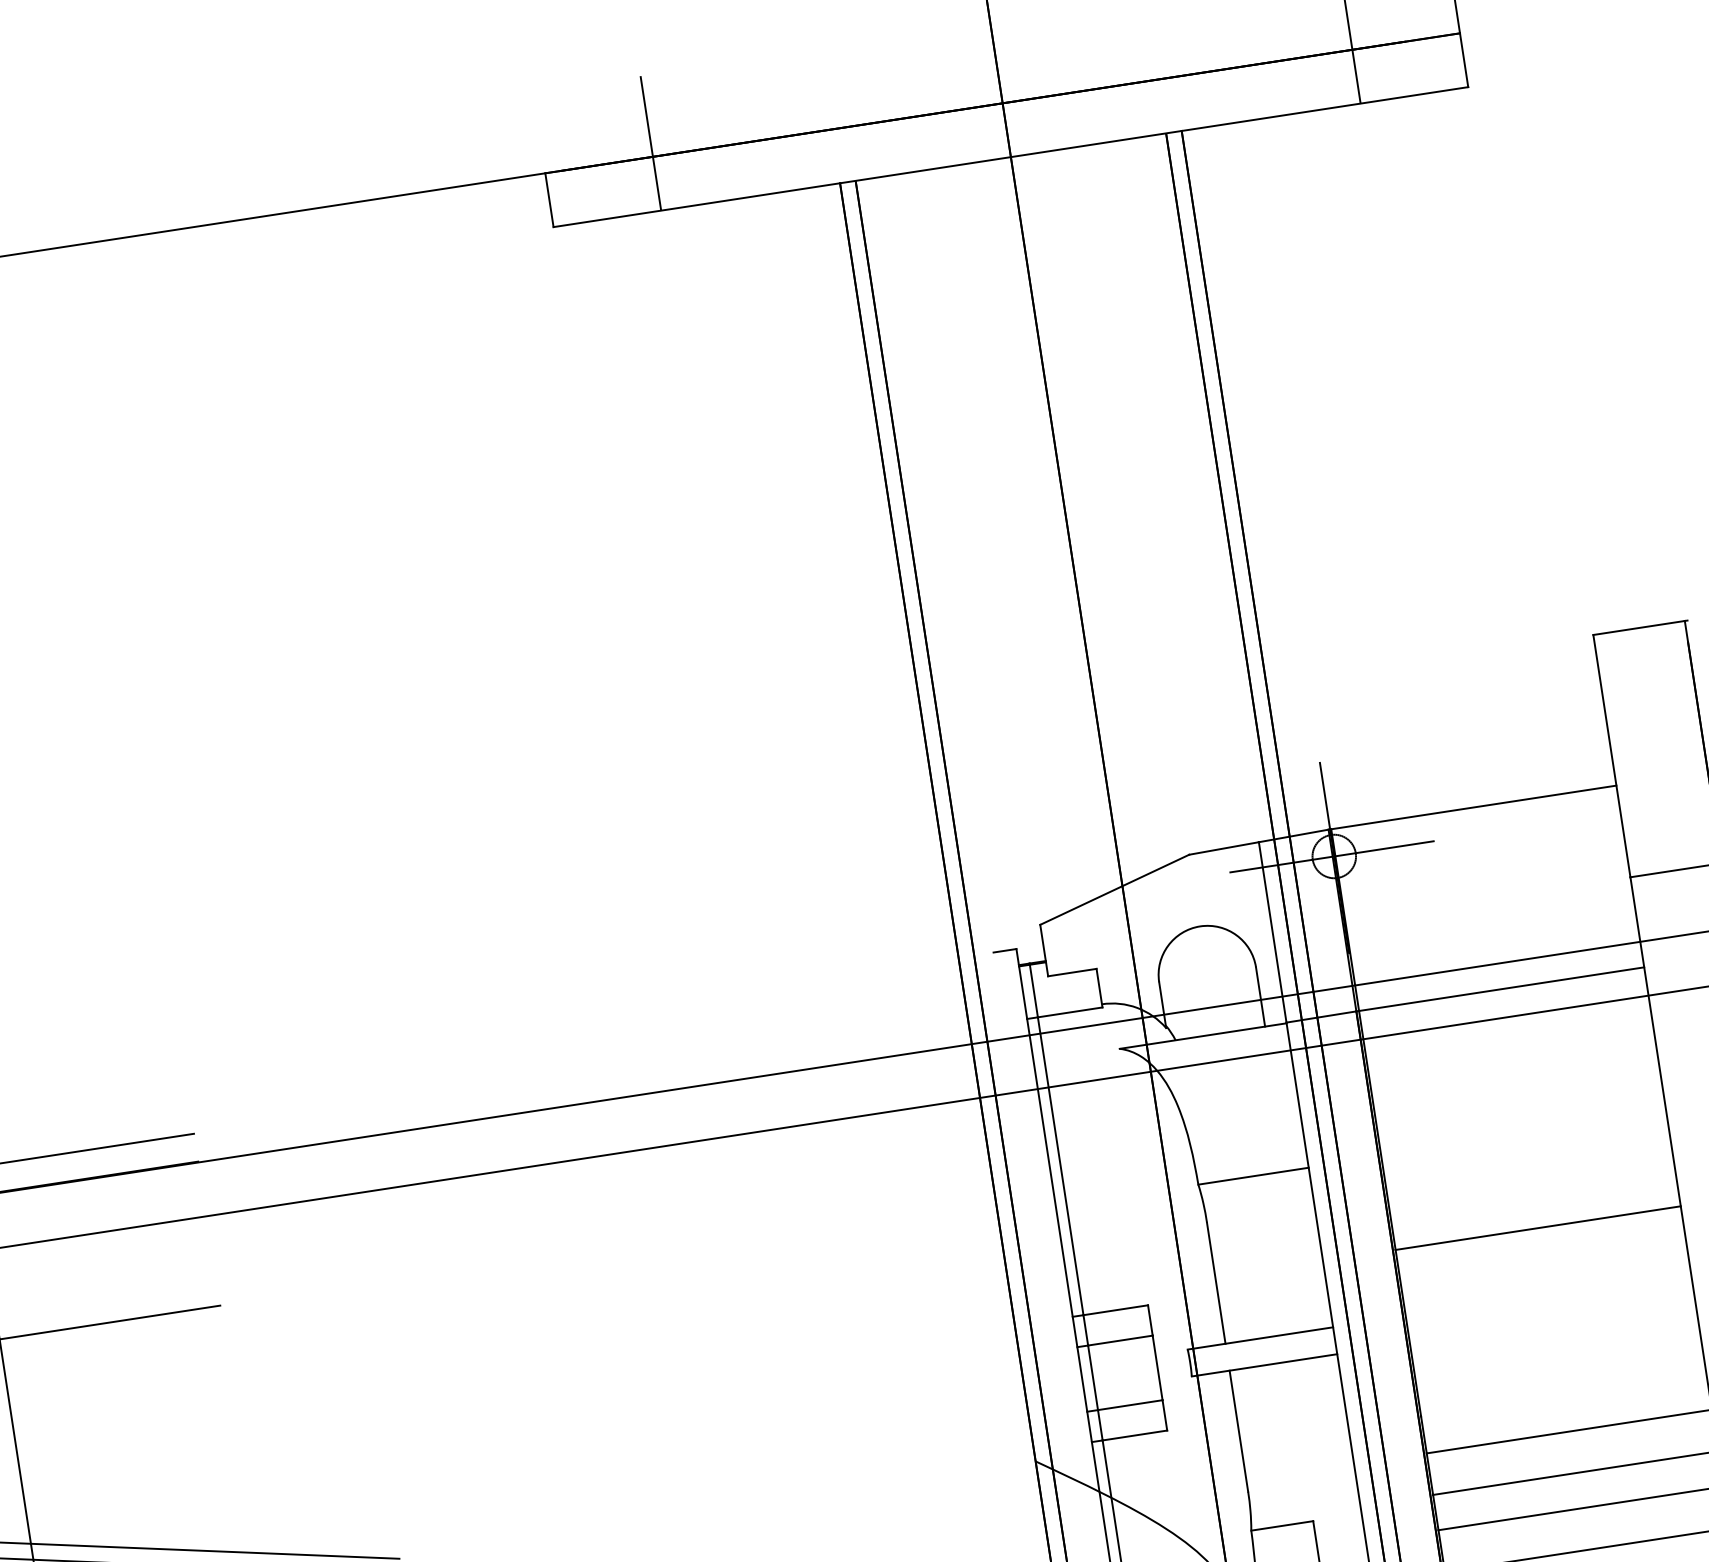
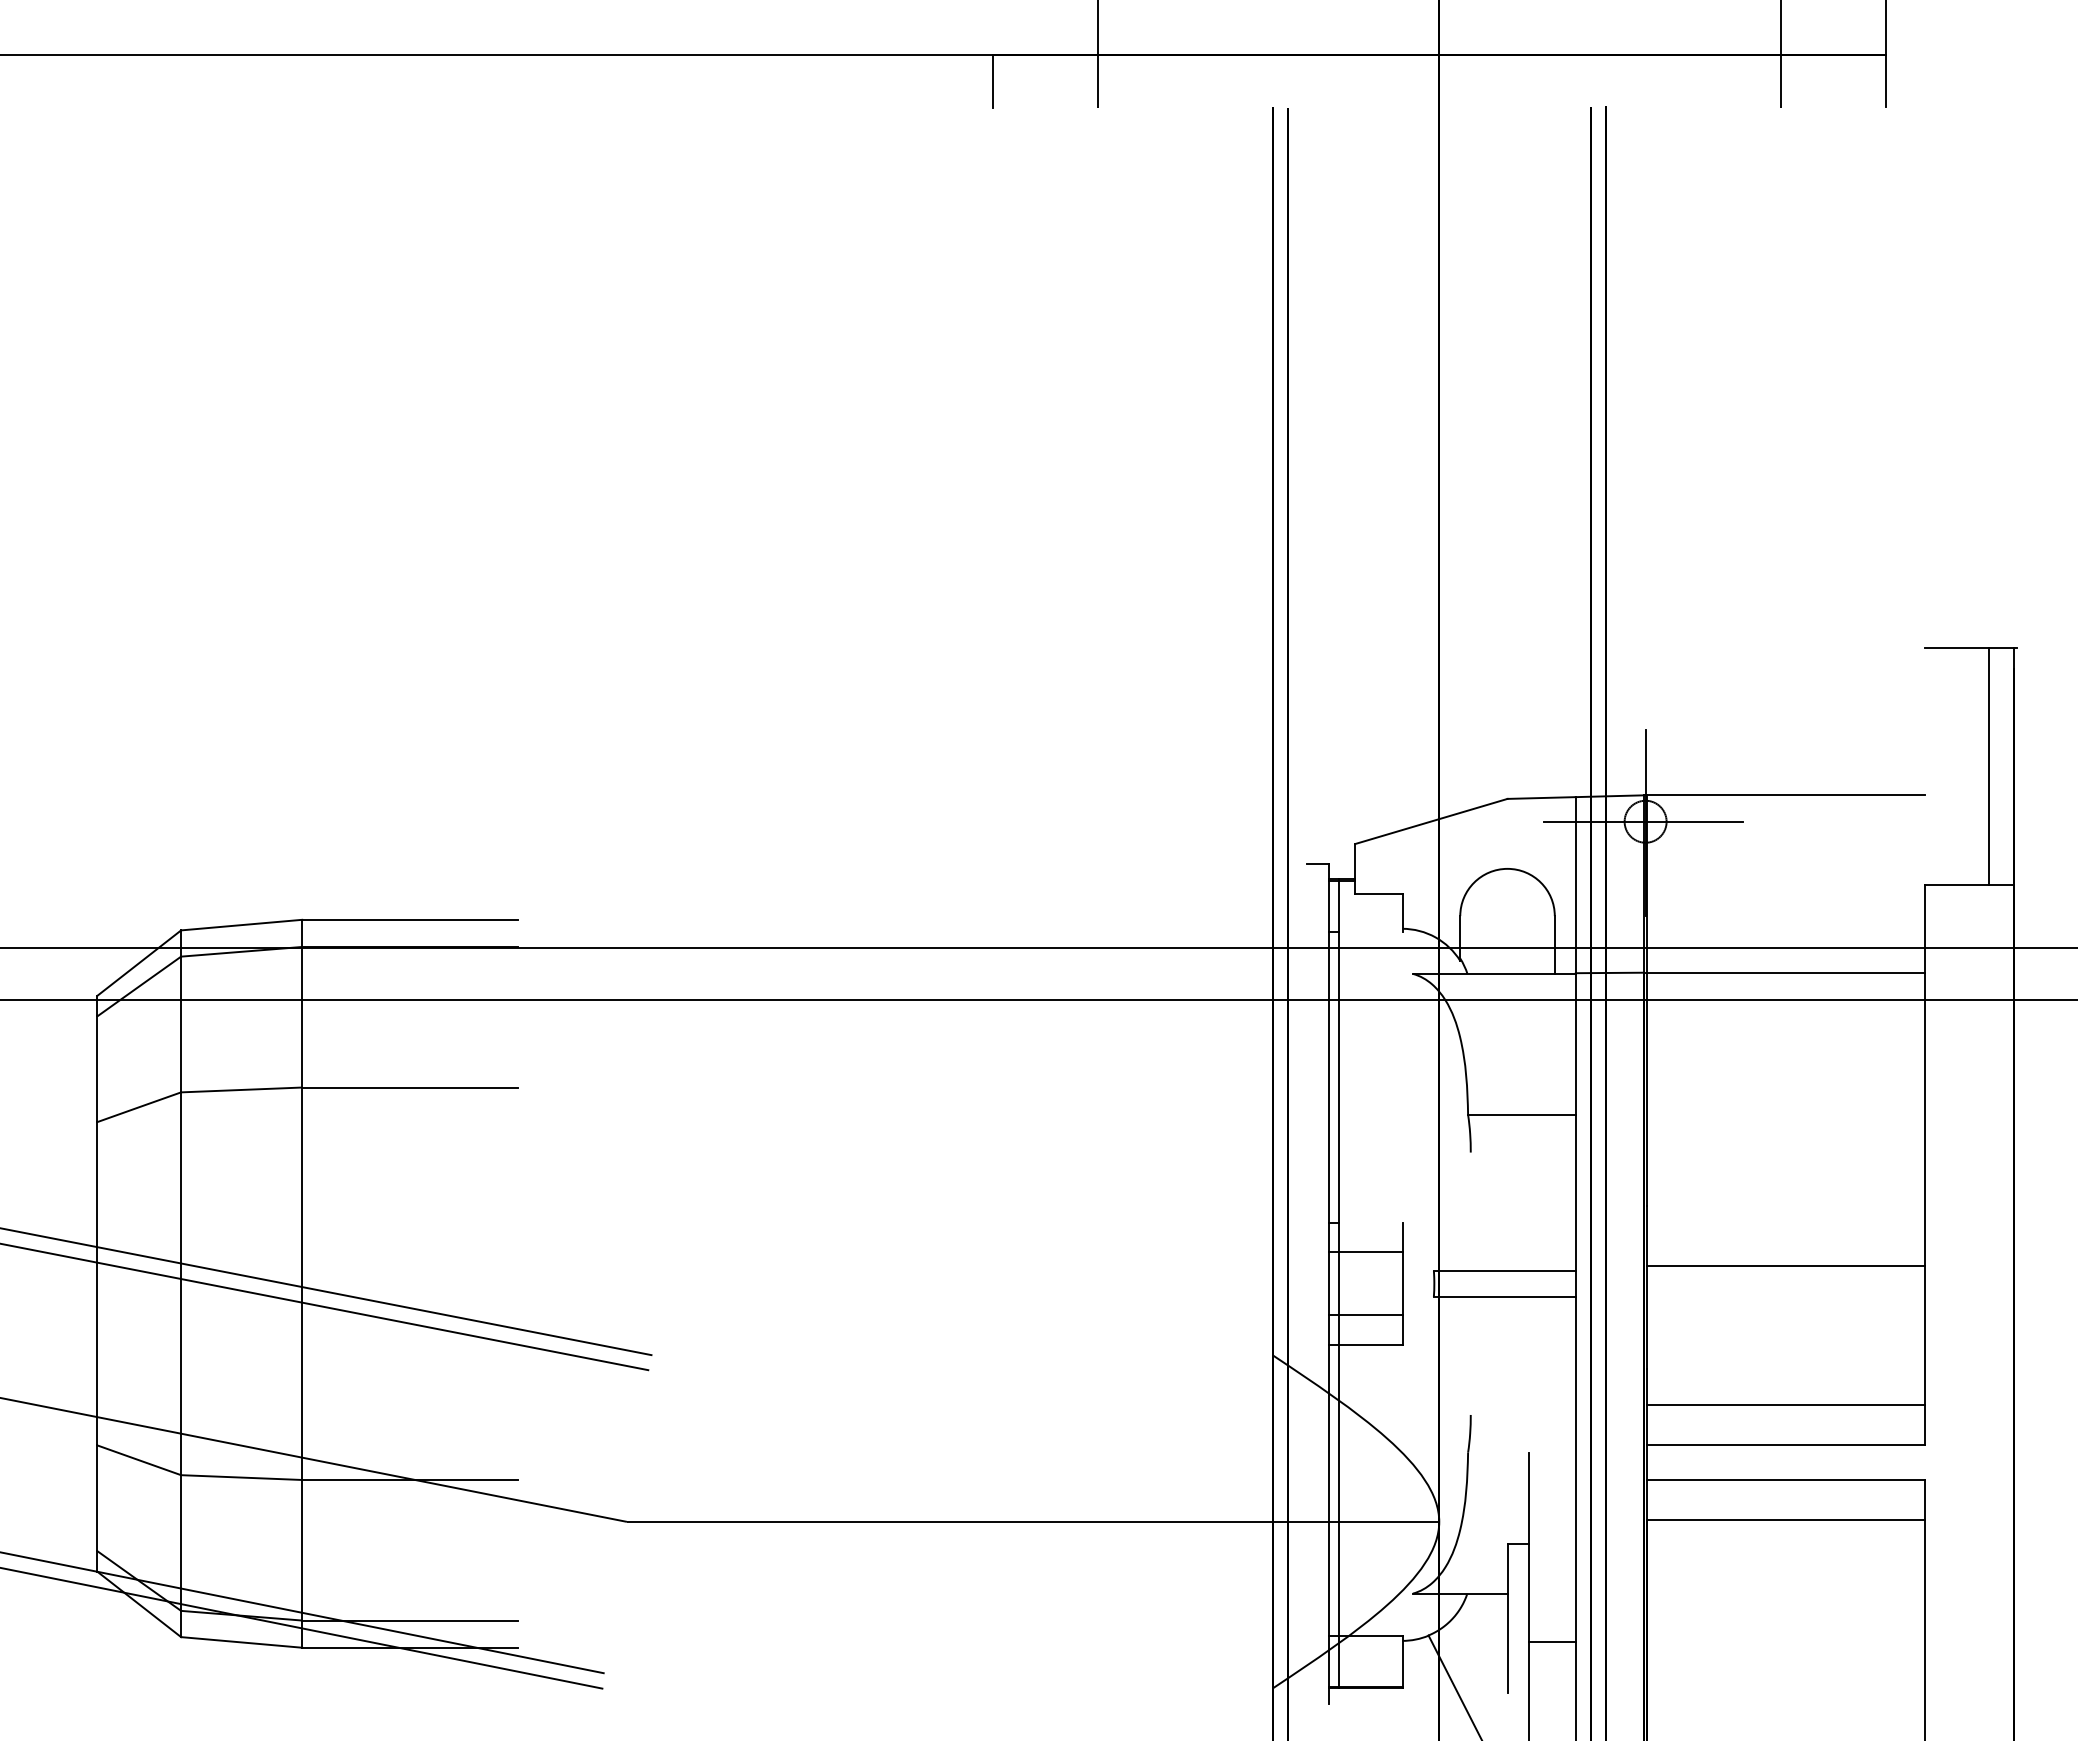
line: (1010, 157) -> (1438, 107), removed
line: (1612, 756) -> (1989, 766), moved
line: (1069, 1012) -> (1370, 931), removed
line: (1537, 1227) -> (1785, 1265), moved
line: (1215, 1283) -> (1470, 1211), removed
line: (1115, 1310) -> (1370, 1222), removed
line: (1238, 1430) -> (1470, 1355), removed
line: (1282, 1525) -> (1498, 1452), removed

